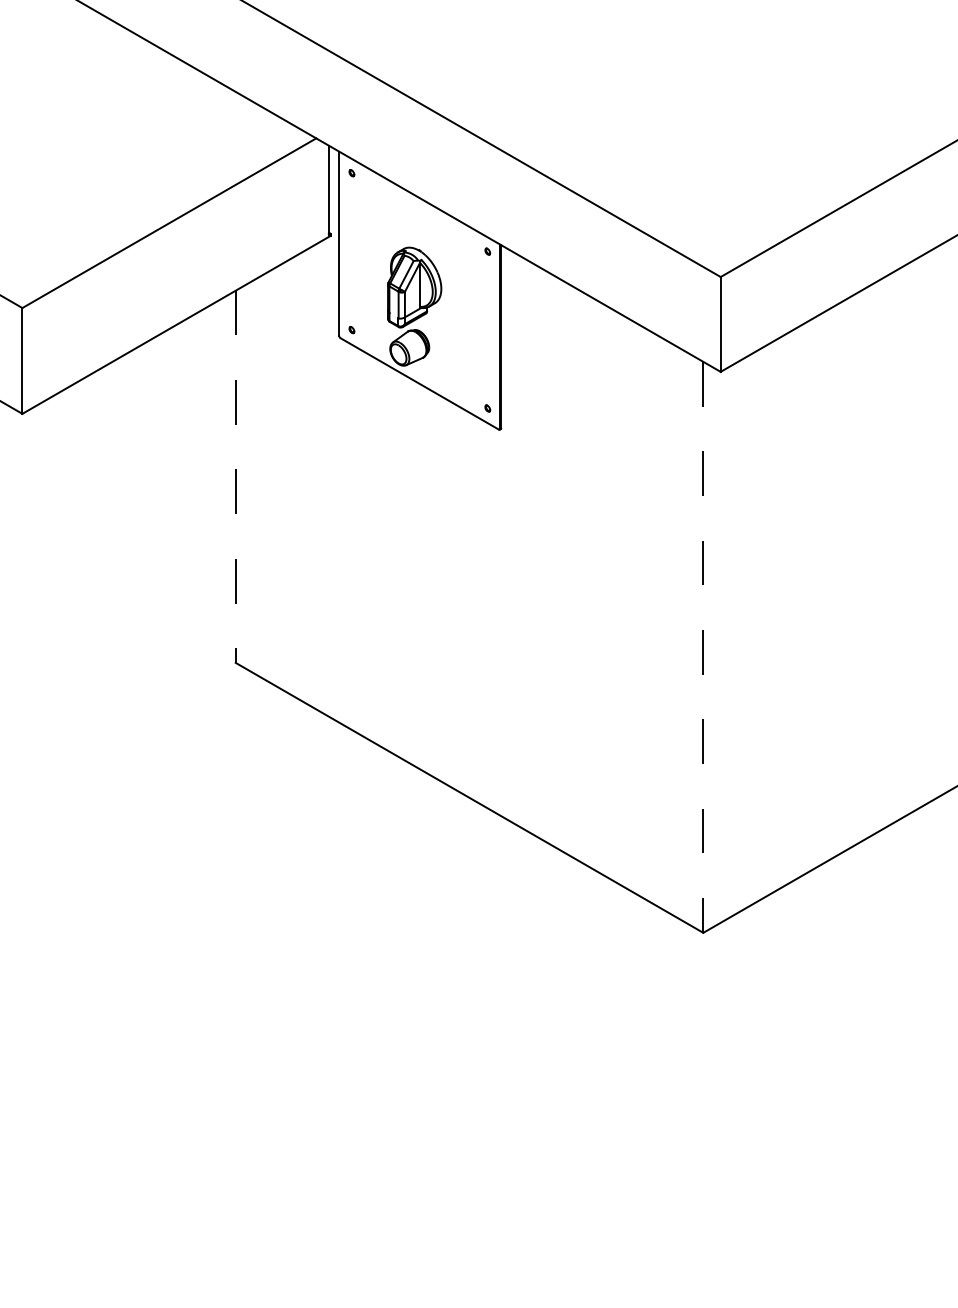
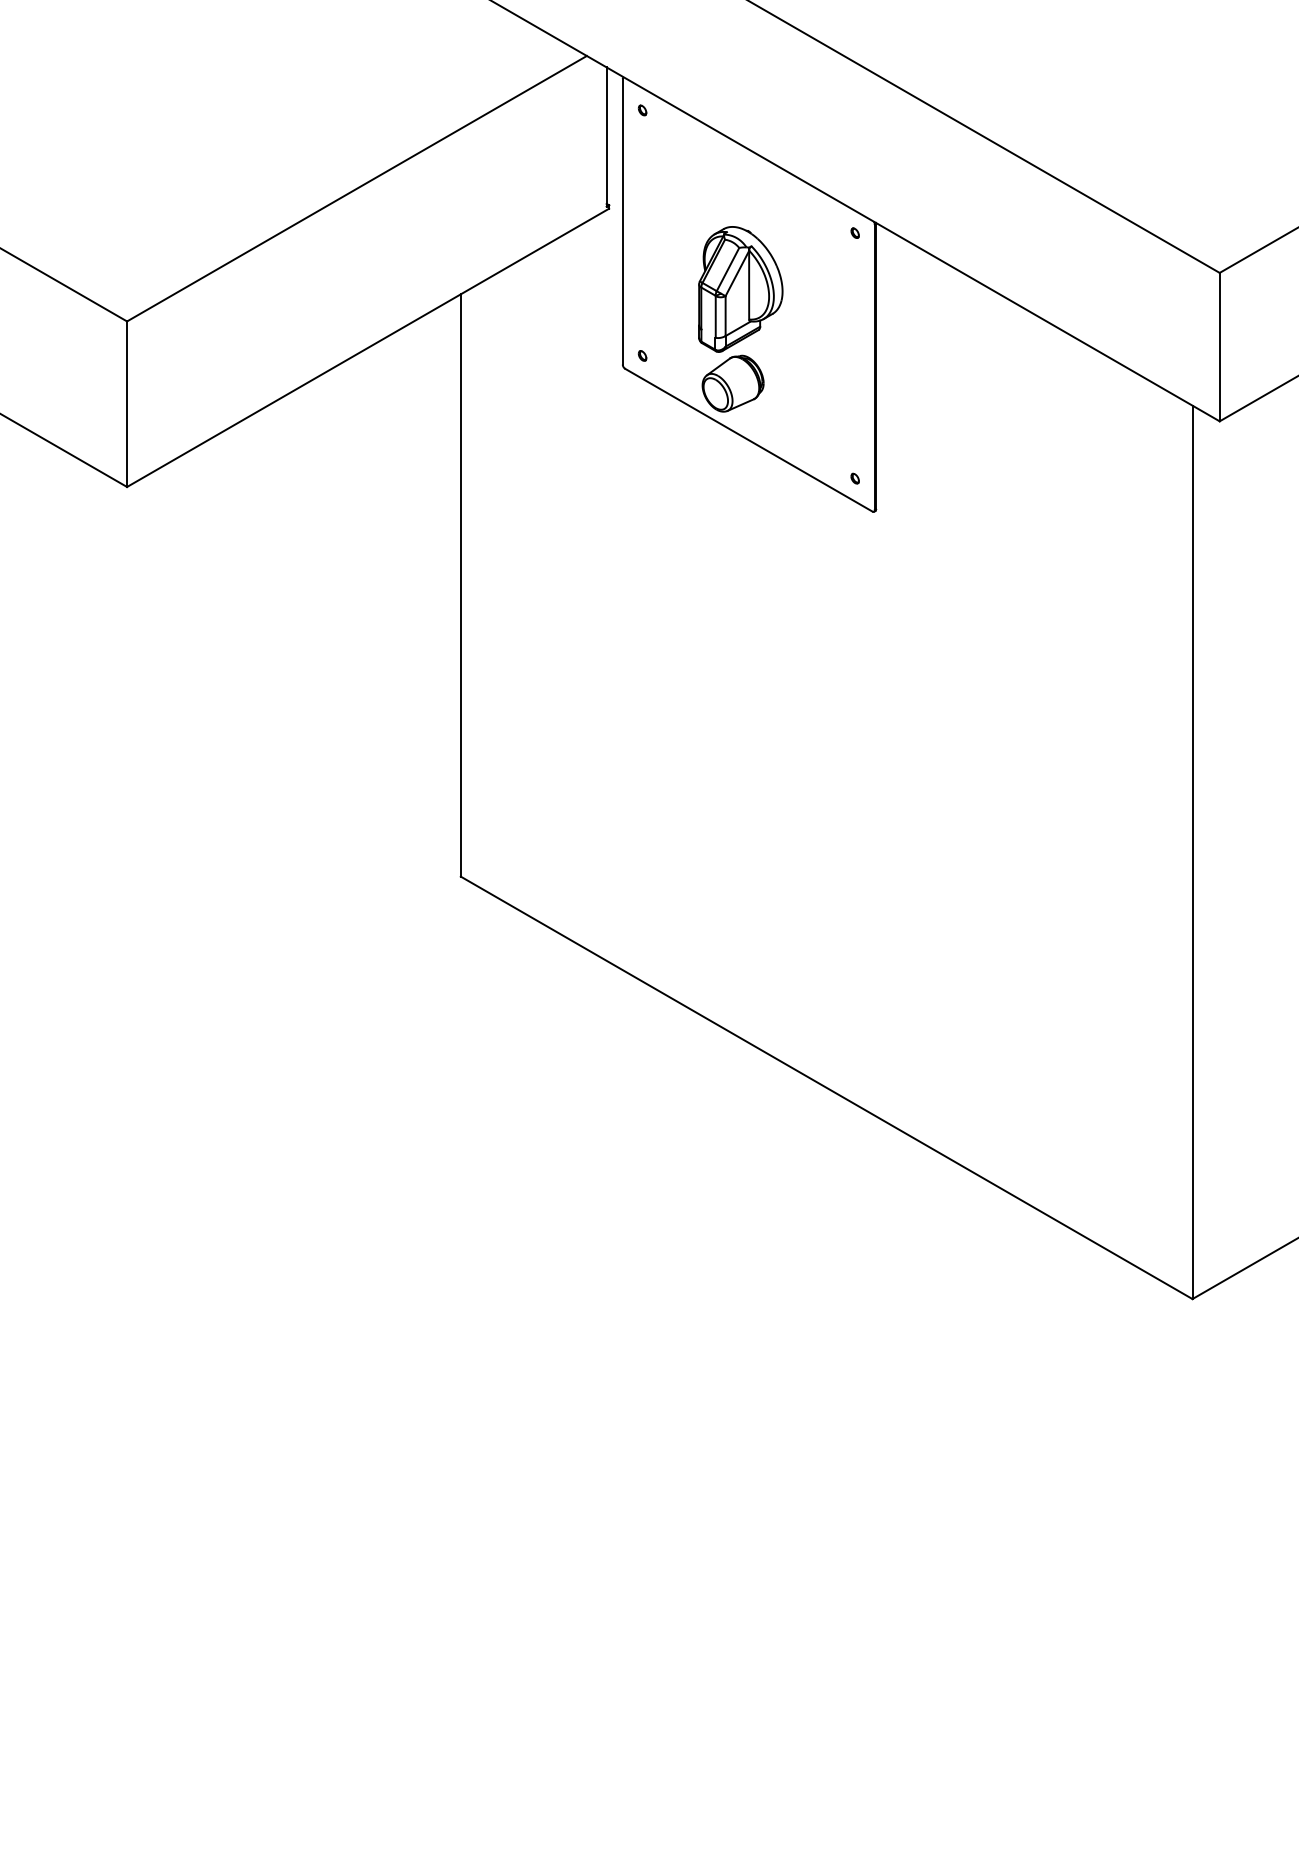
line: (235, 477) -> (460, 586), dashed -> solid
line: (703, 647) -> (1192, 852), dashed -> solid

